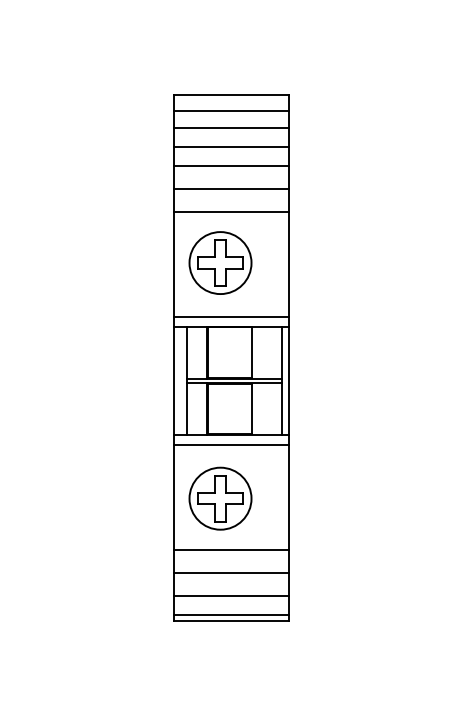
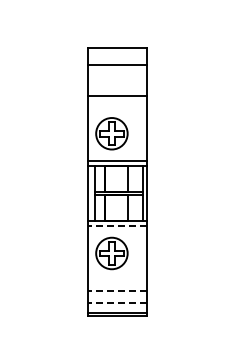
line: (231, 111) -> (117, 56), removed
line: (231, 146) -> (117, 74), removed
line: (231, 166) -> (117, 84), removed
line: (231, 211) -> (117, 107), removed
line: (231, 445) -> (117, 226), solid -> dashed
line: (231, 549) -> (117, 279), removed
line: (231, 573) -> (117, 291), solid -> dashed
line: (231, 595) -> (117, 302), solid -> dashed

